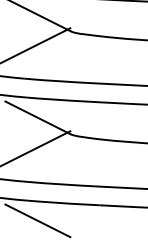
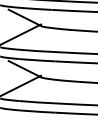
line: (37, 220) -> (24, 120), removed

